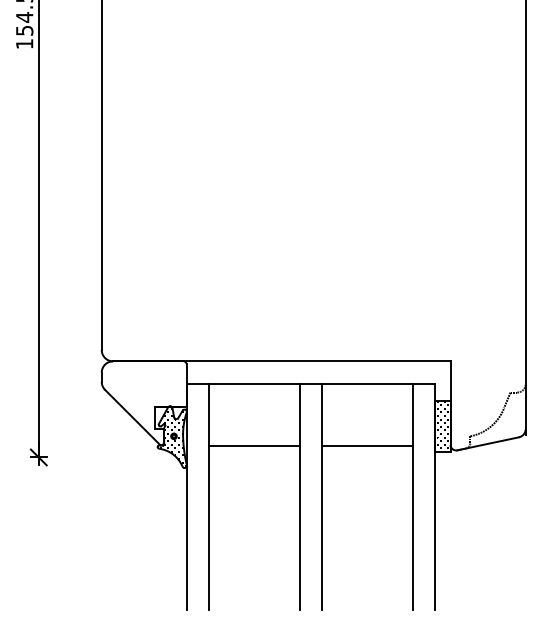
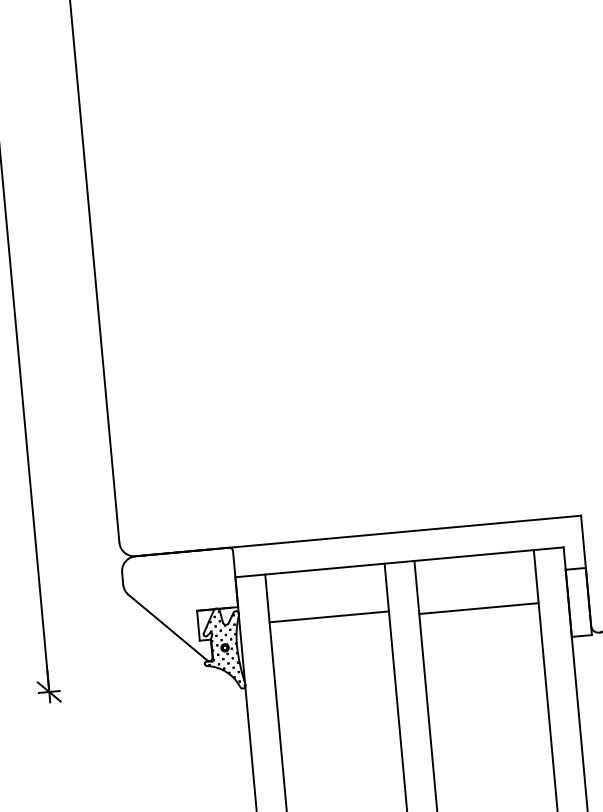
hatch: (442, 425) -> (578, 601), removed
line: (254, 446) -> (329, 617), moved
line: (367, 446) -> (479, 609), moved

